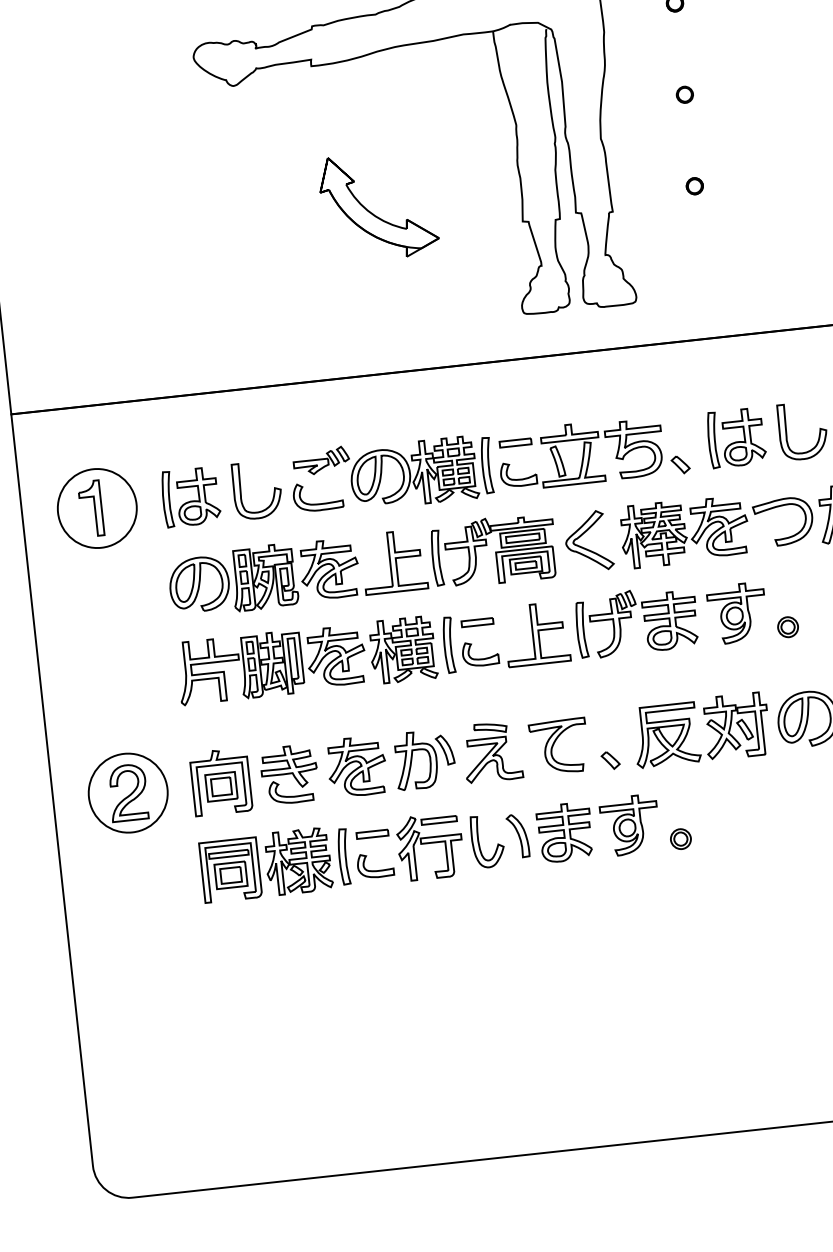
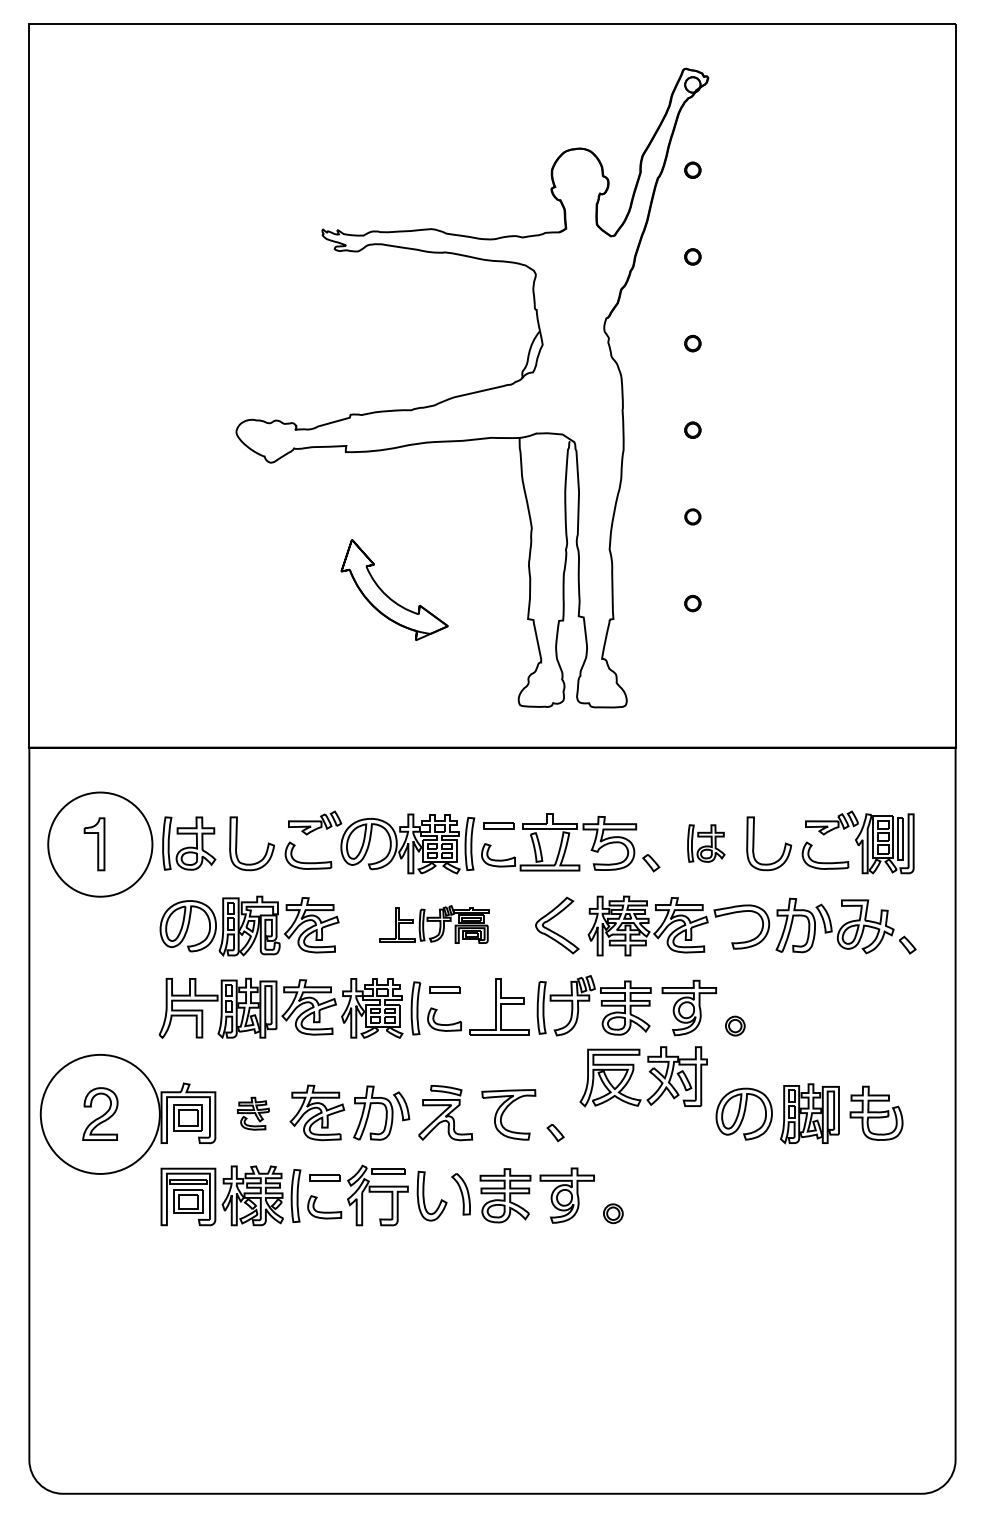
part: (736, 437) -> (706, 843), size x0.7
circle: (97, 508) -> (100, 844), size x1.4
part: (459, 554) -> (434, 924), size x0.6
part: (705, 724) -> (648, 1071), moved
part: (289, 774) -> (253, 1113), size x0.6
circle: (128, 793) -> (100, 1114), size x1.6

